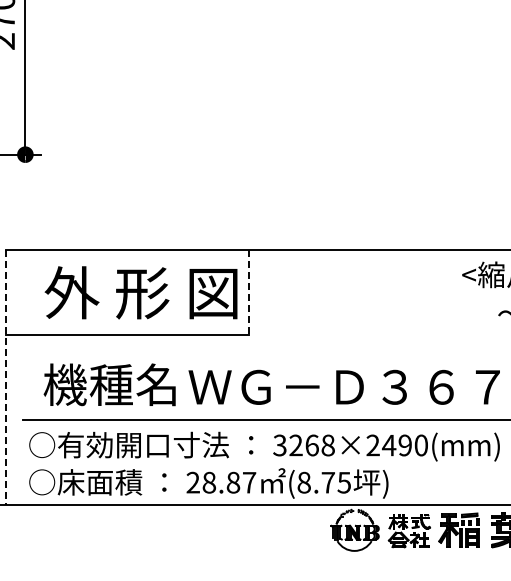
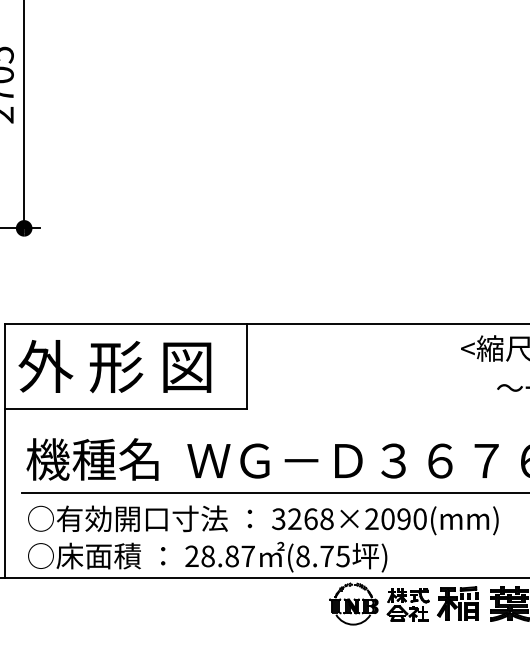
text: (140, 292) -> (114, 366), moved
line: (248, 292) -> (247, 366), dashed -> solid
line: (5, 377) -> (4, 451), dashed -> solid
text: (109, 384) -> (92, 459), moved
text: (388, 445) -> (387, 519), 3268×2490(mm) -> 3268×2090(mm)

